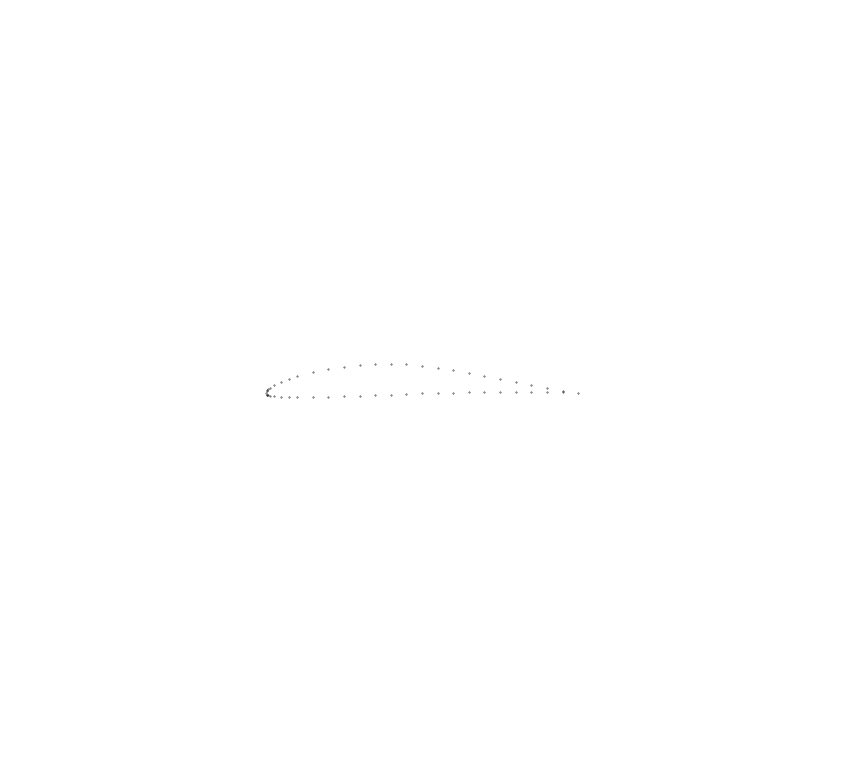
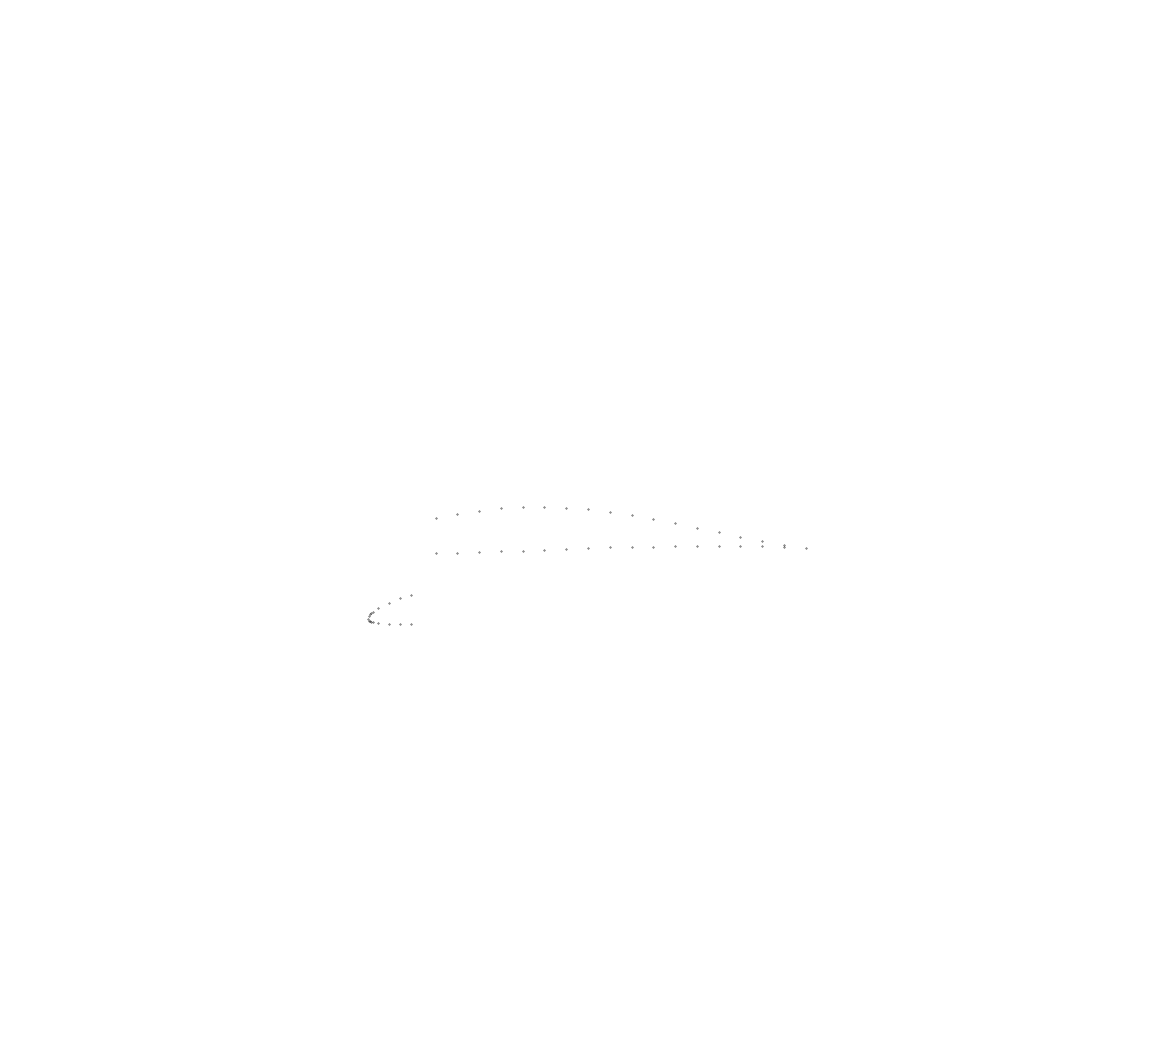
part: (281, 386) -> (389, 609), moved

